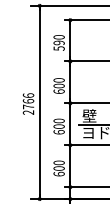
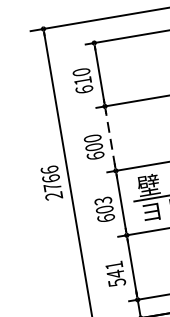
text: (58, 45) -> (82, 85), 590 -> 610
line: (70, 81) -> (110, 137), solid -> dashed
text: (58, 120) -> (102, 200), 600 -> 603
text: (58, 168) -> (114, 274), 600 -> 541

